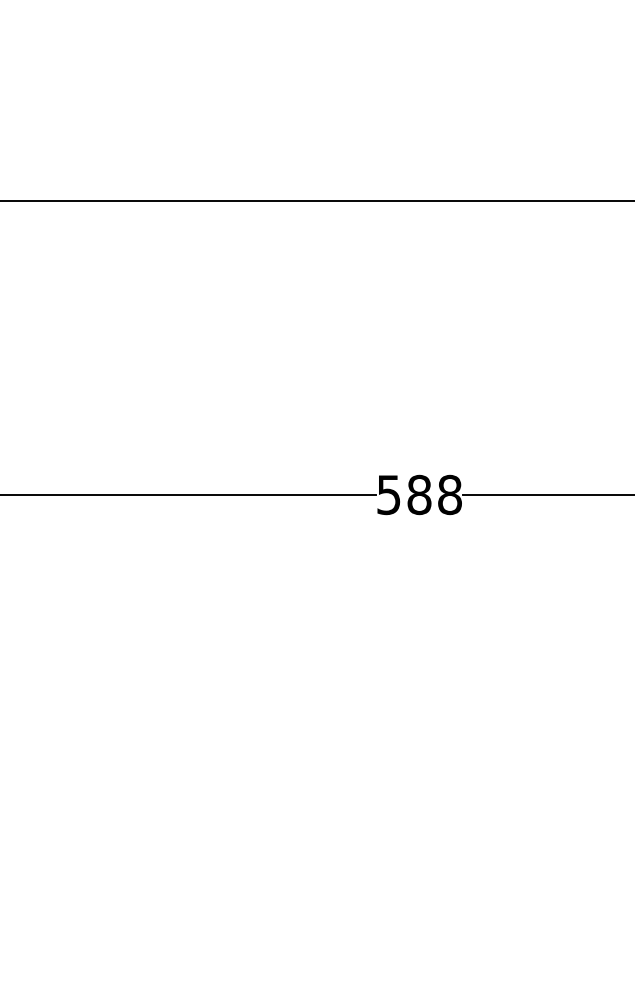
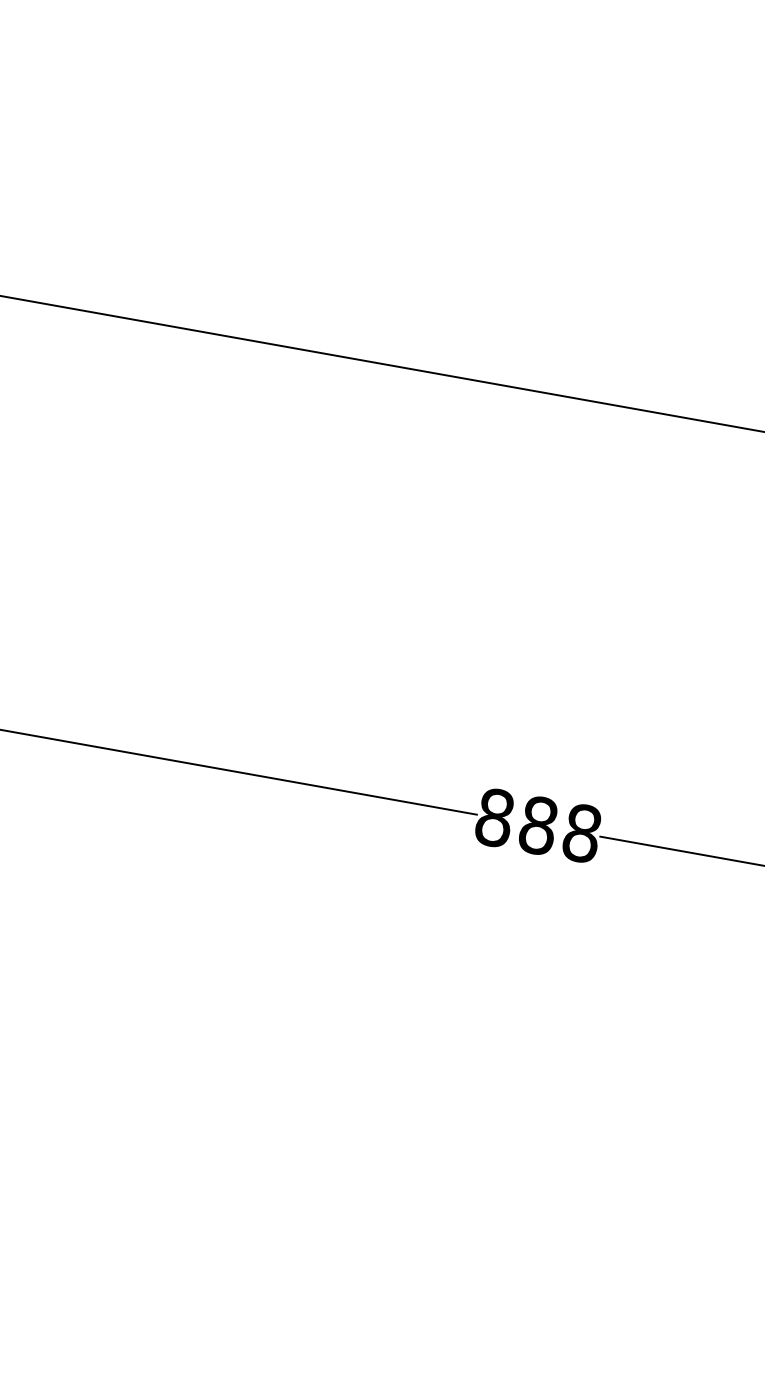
text: (388, 494) -> (494, 817), 588 -> 888

